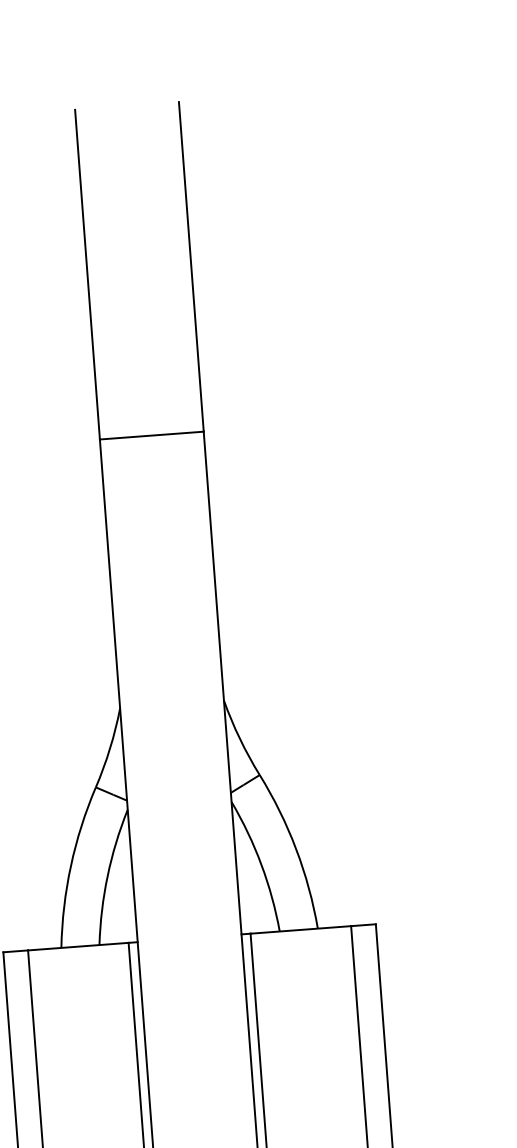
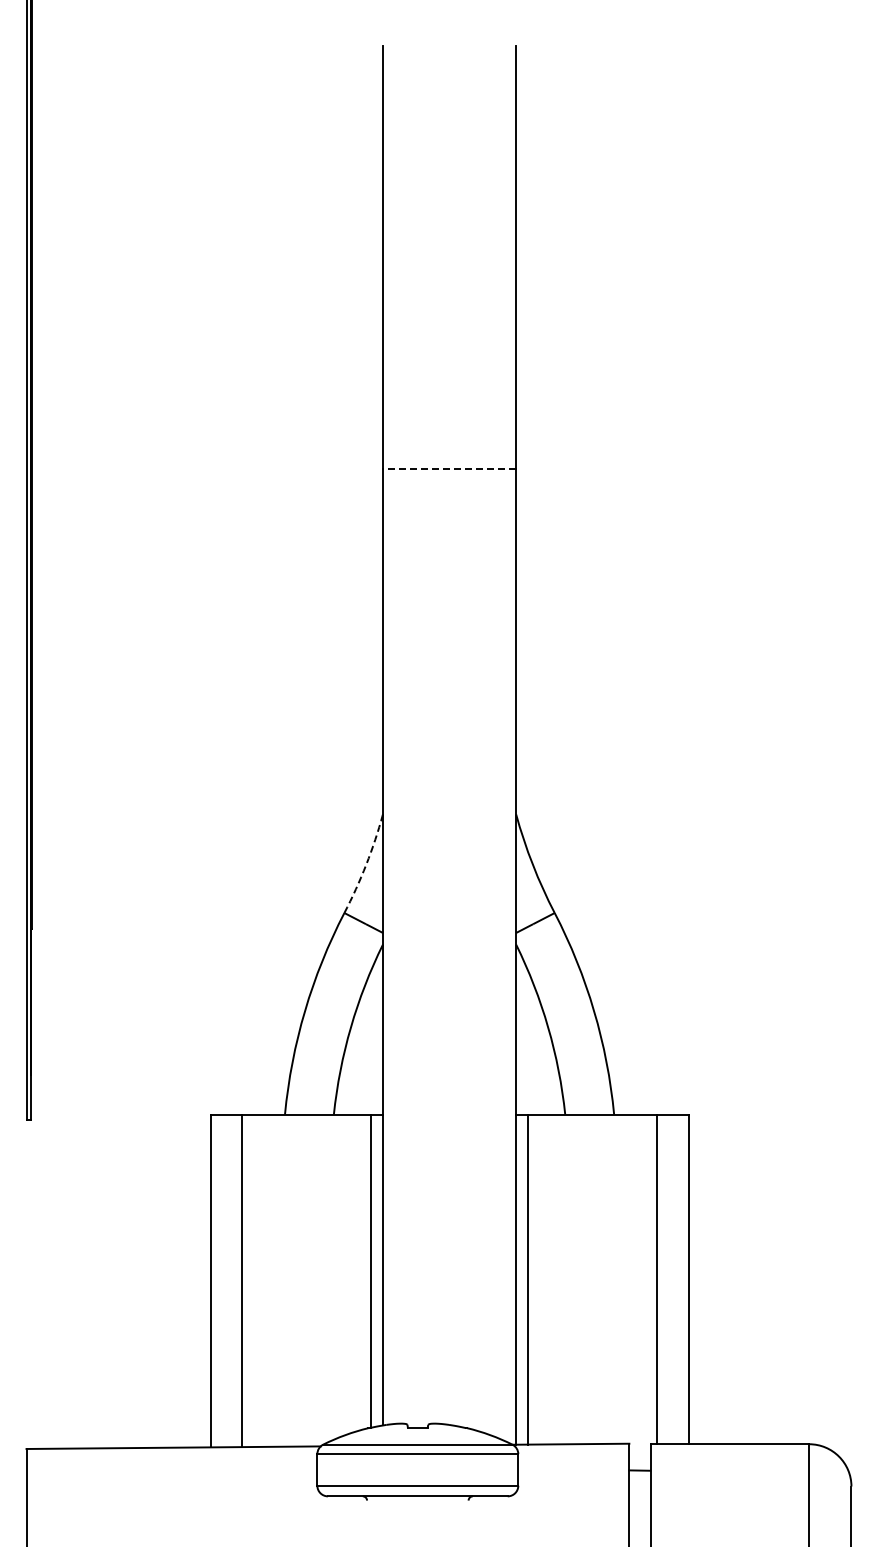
line: (151, 435) -> (449, 469), solid -> dashed
arc: (110, 748) -> (366, 864), solid -> dashed

